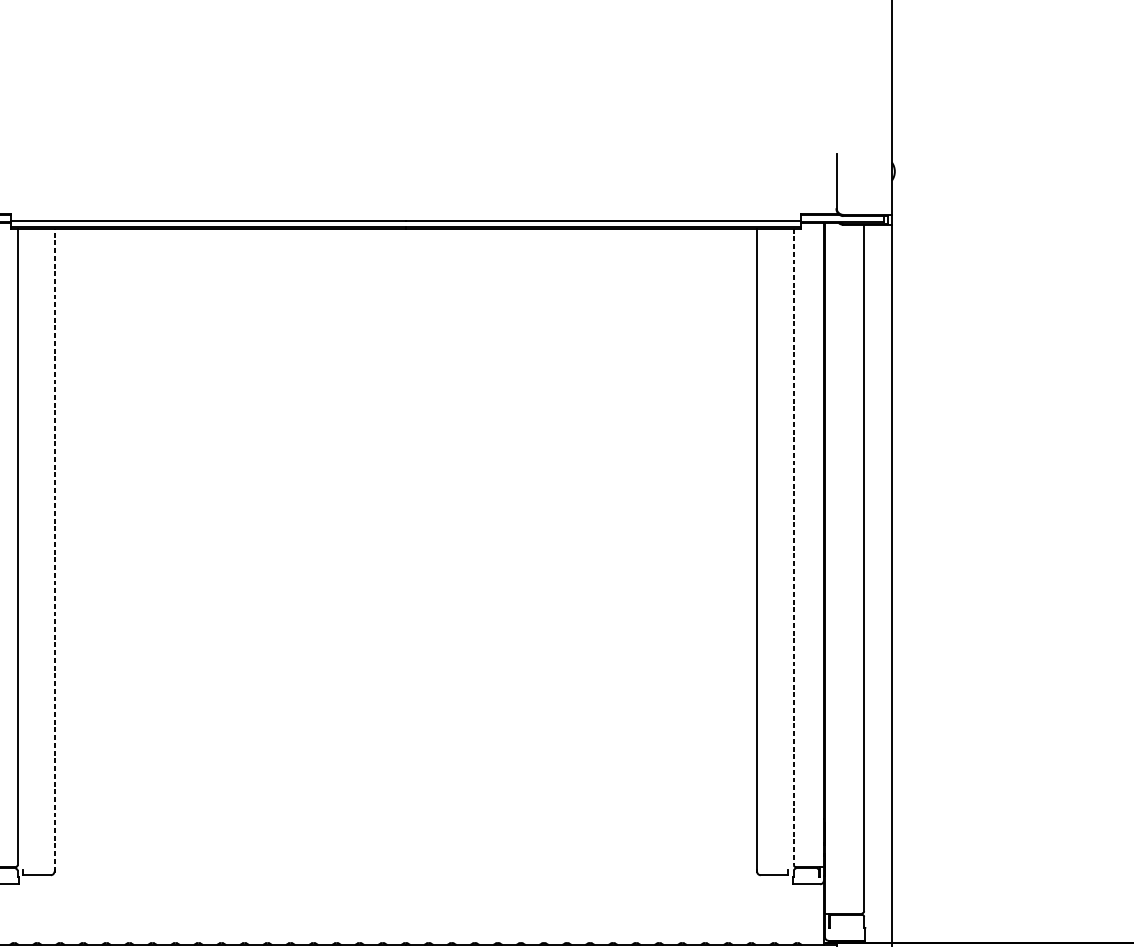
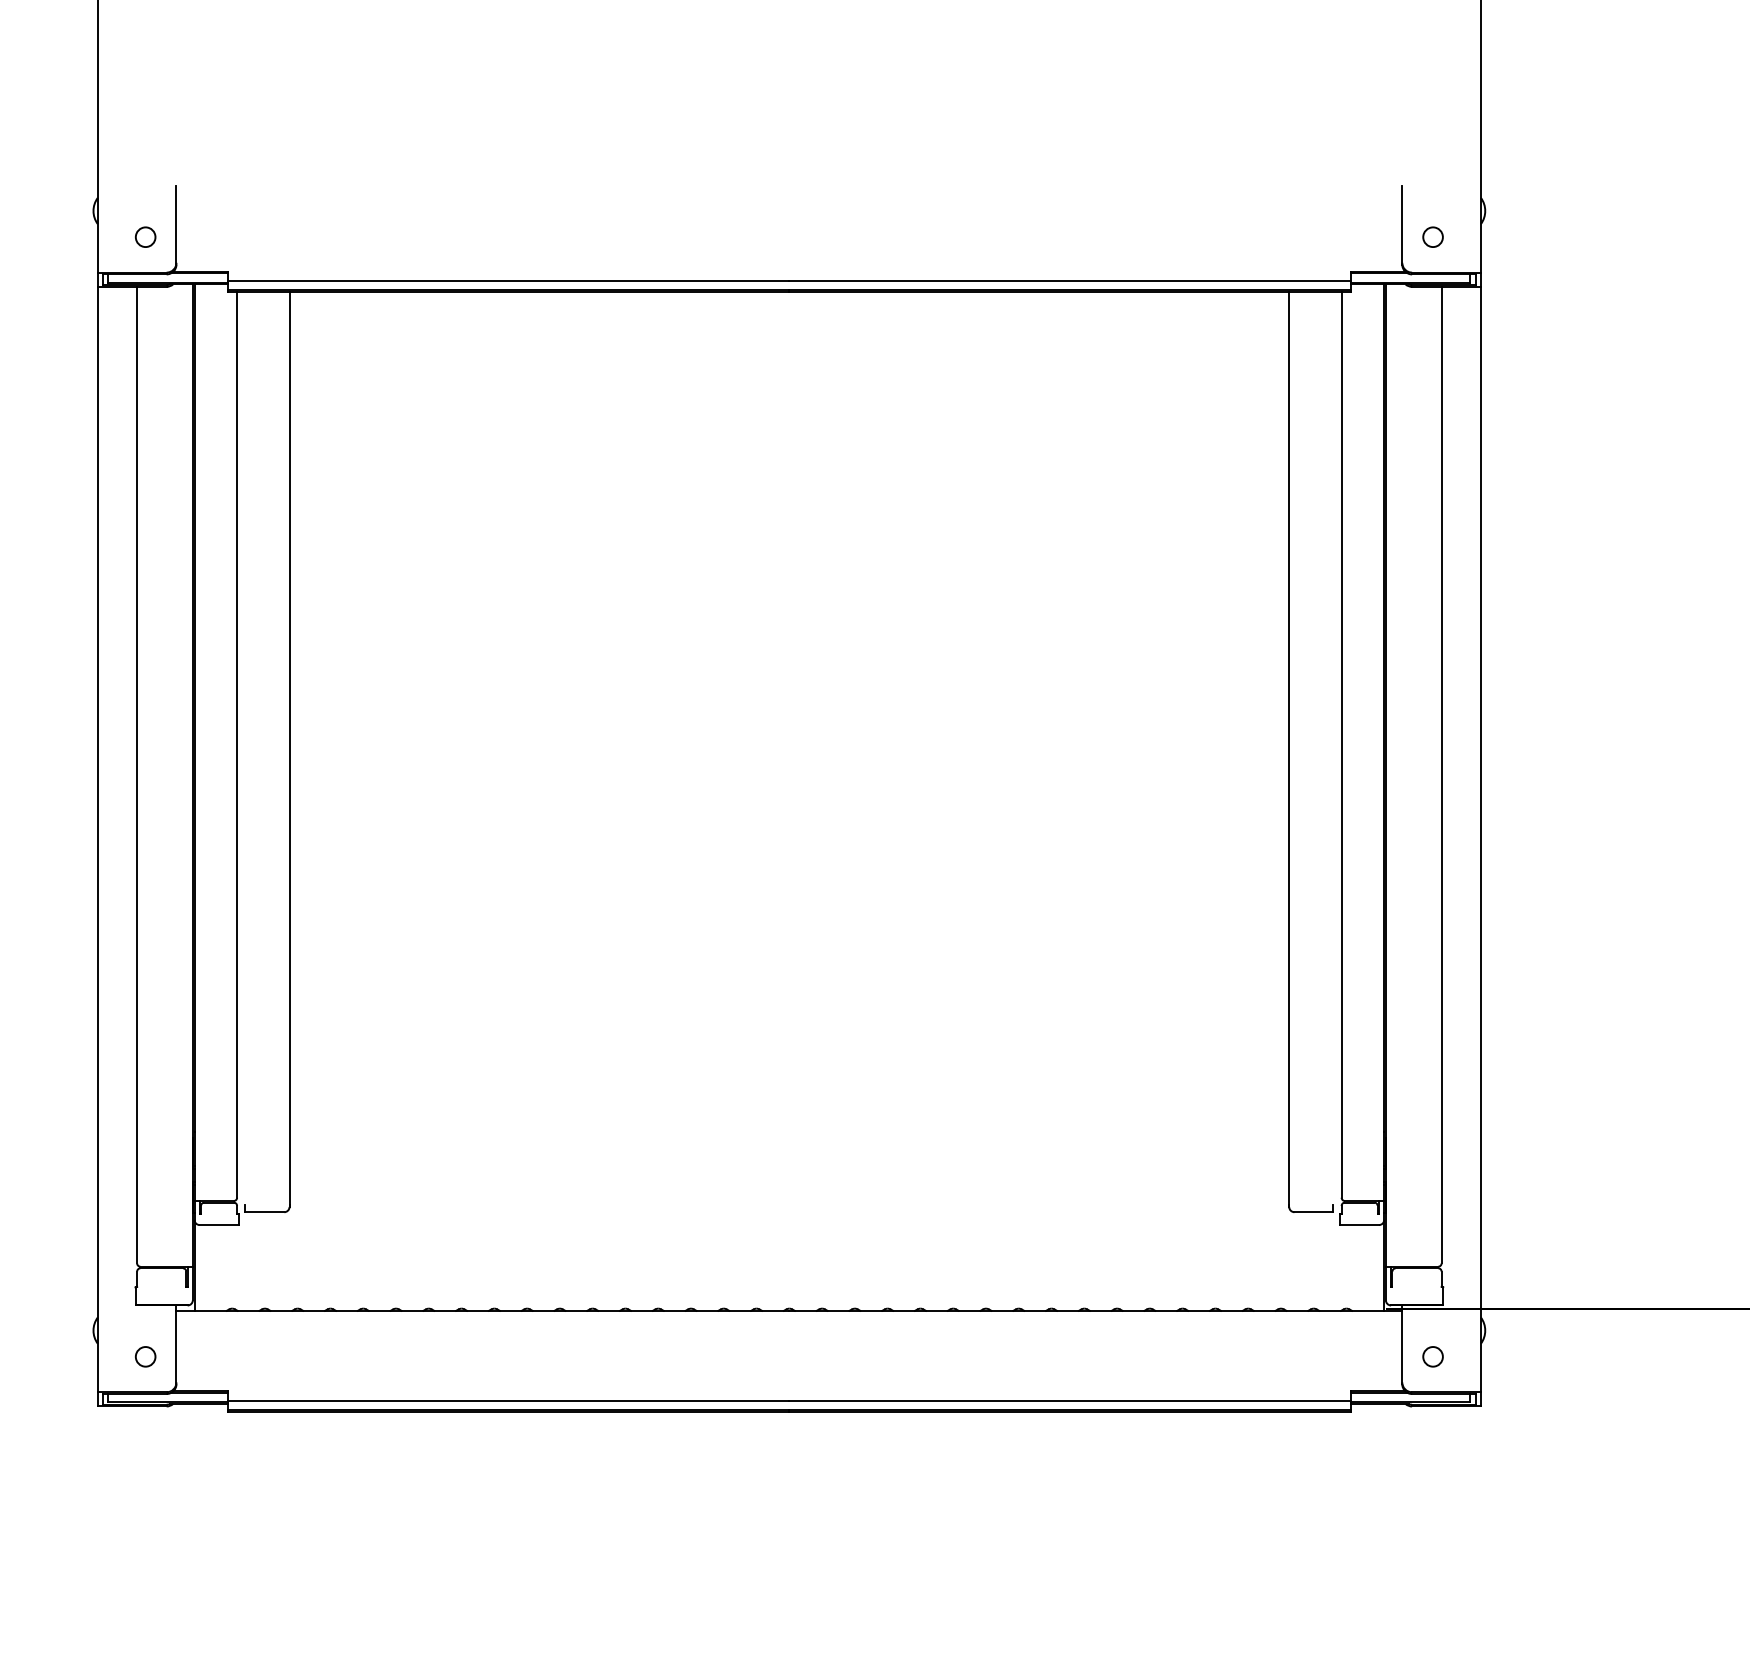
circle: (857, 189) -> (1432, 236), added
line: (793, 546) -> (1341, 744), dashed -> solid
line: (54, 550) -> (289, 749), dashed -> solid

